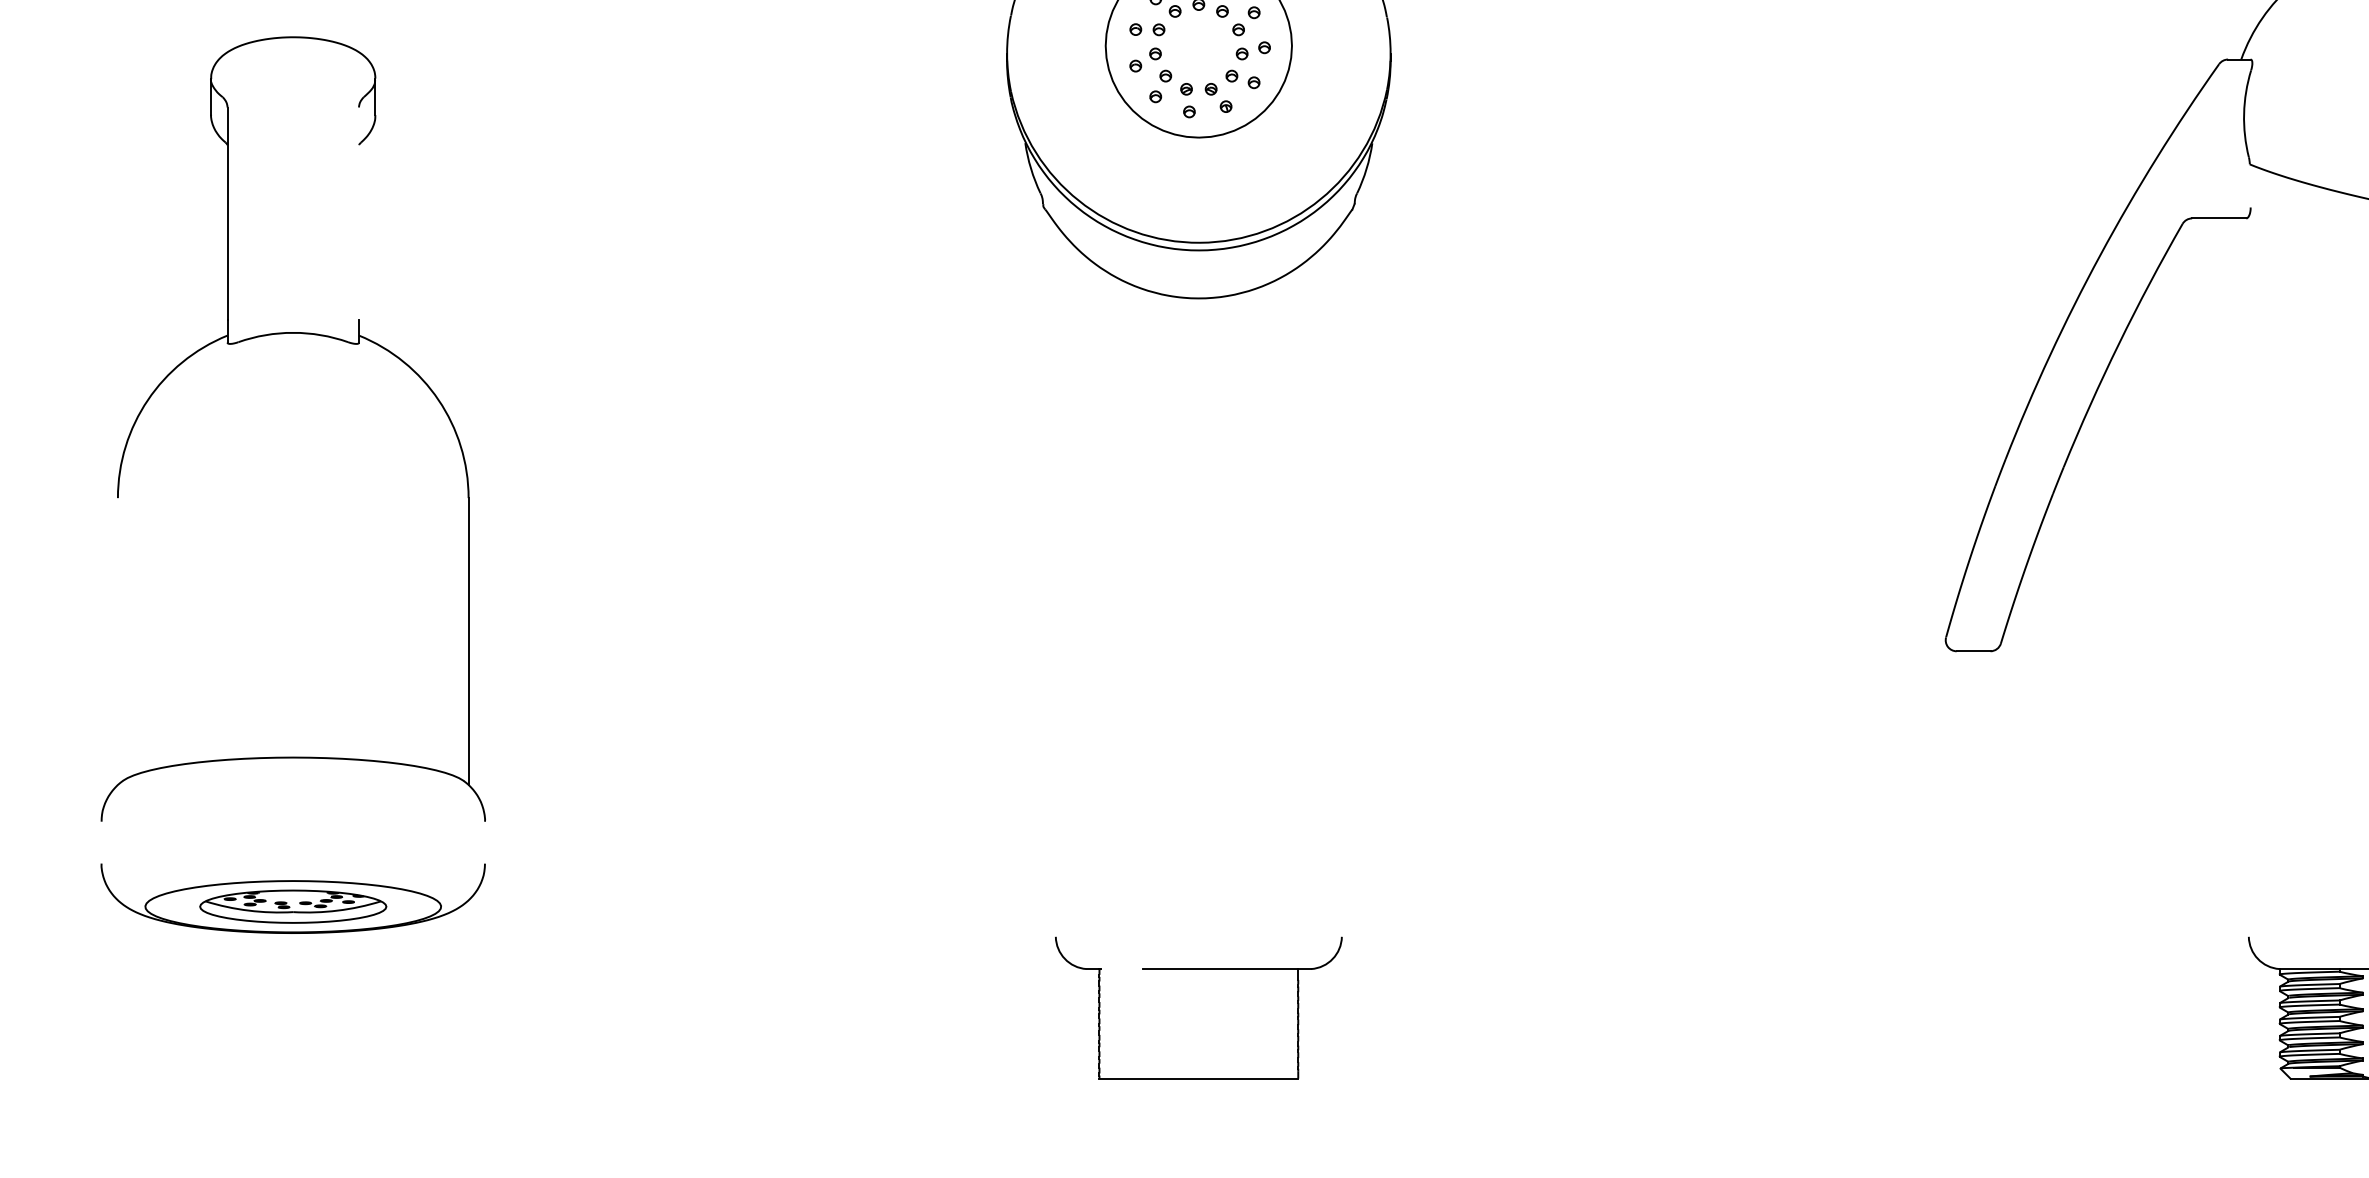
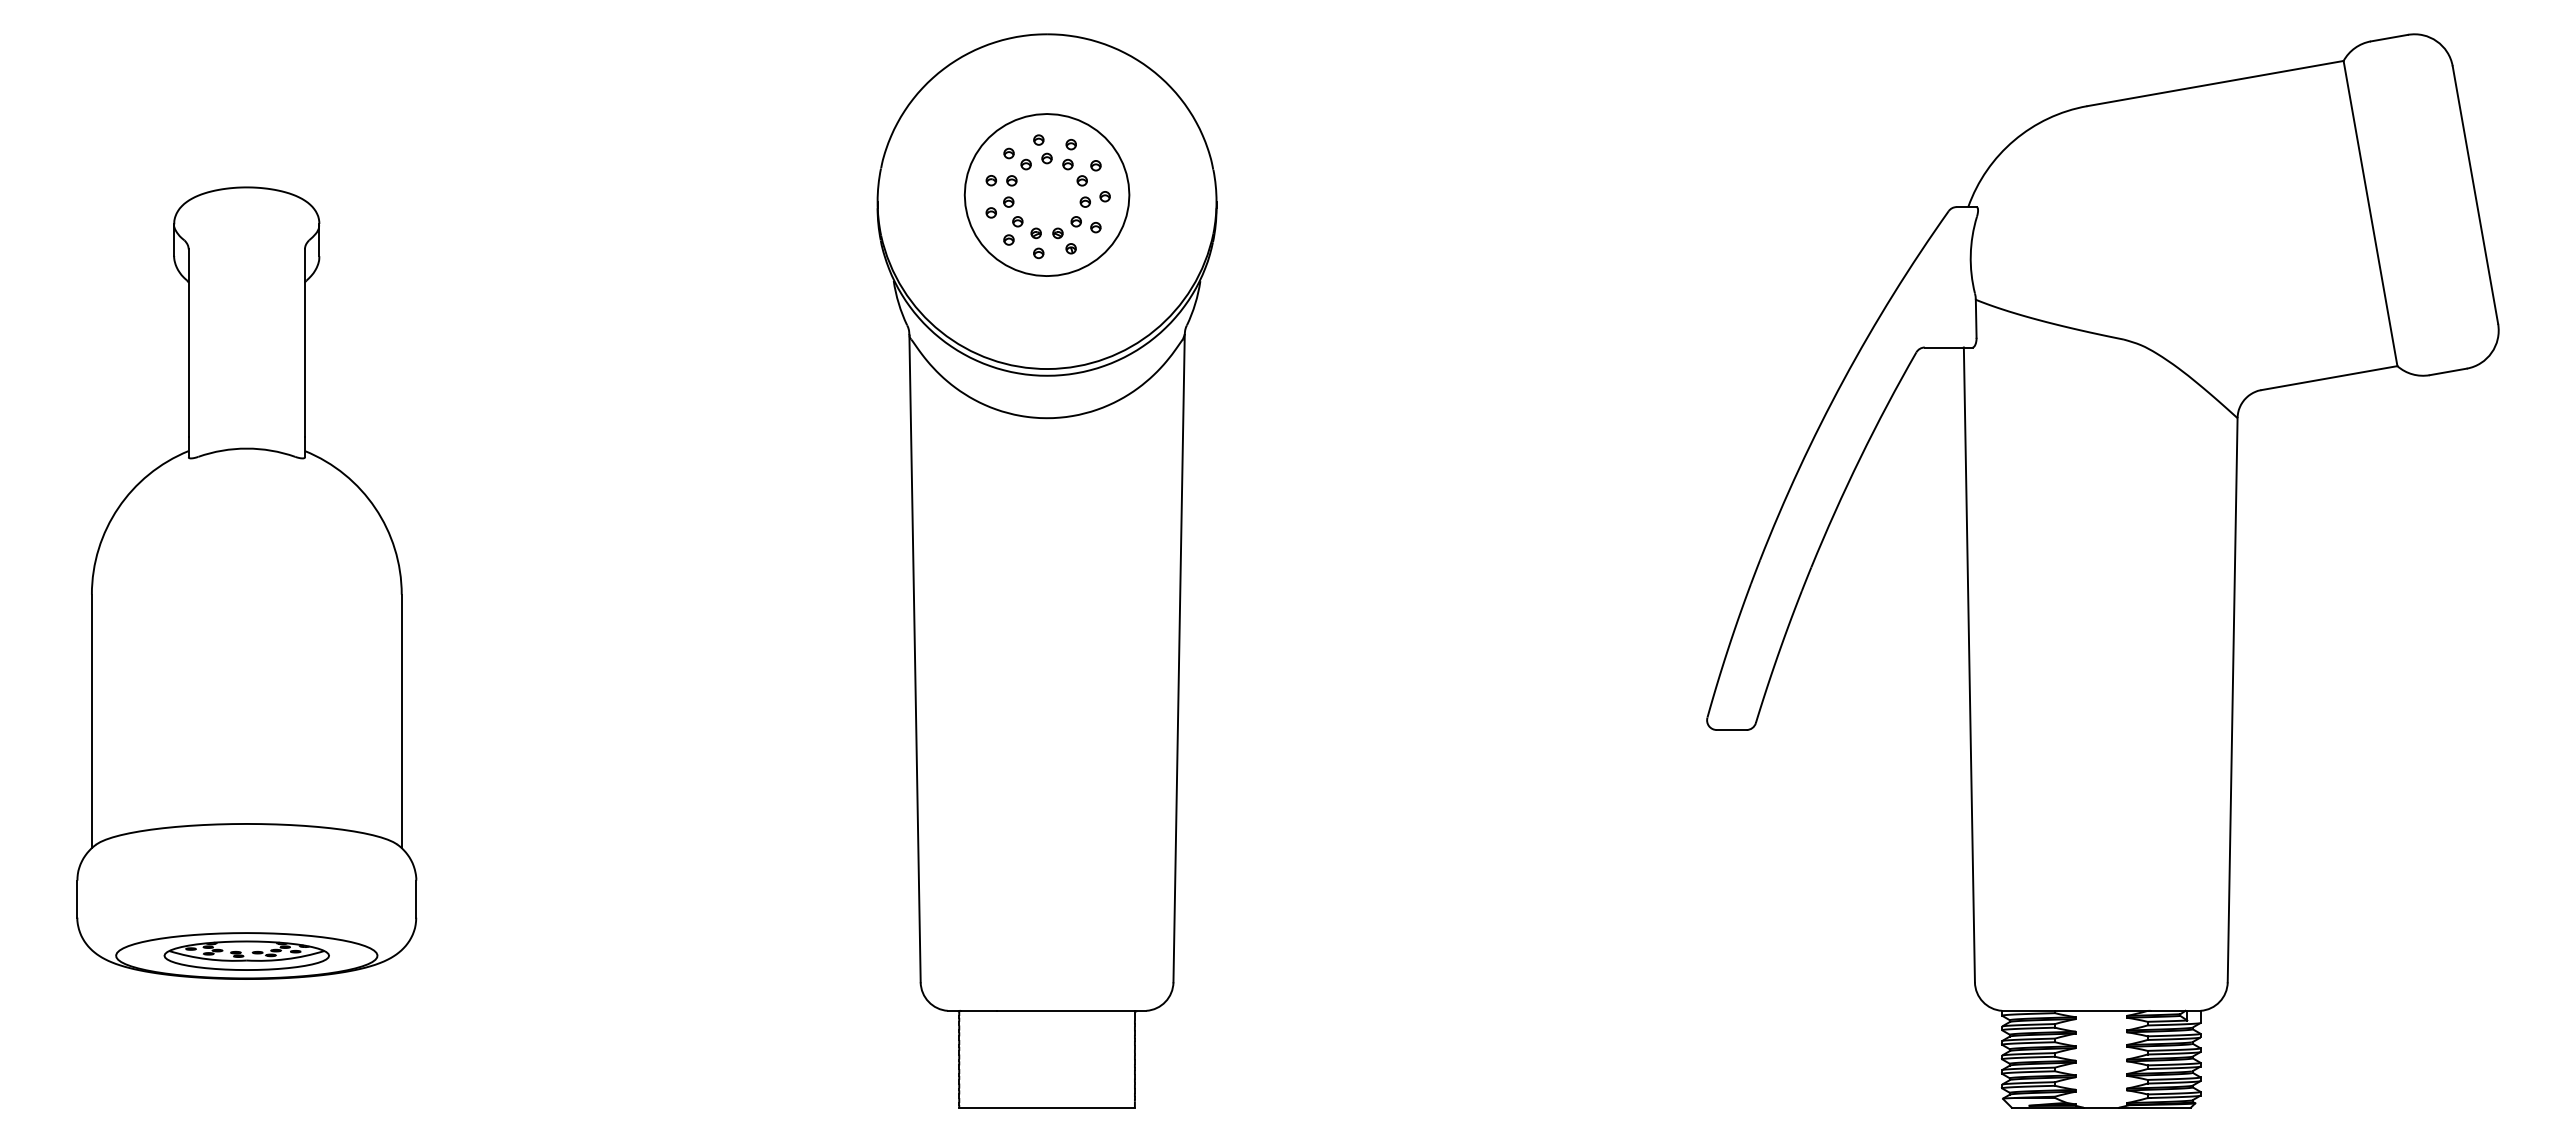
line: (2249, 185) -> (1975, 318), added
line: (358, 212) -> (304, 342), added
line: (1048, 570) -> (914, 658), added
line: (1347, 570) -> (1178, 658), added
line: (2241, 577) -> (1968, 664), added
line: (117, 641) -> (91, 721), added
line: (101, 841) -> (77, 898), added
line: (485, 841) -> (416, 898), added
line: (1121, 968) -> (978, 1010), added

